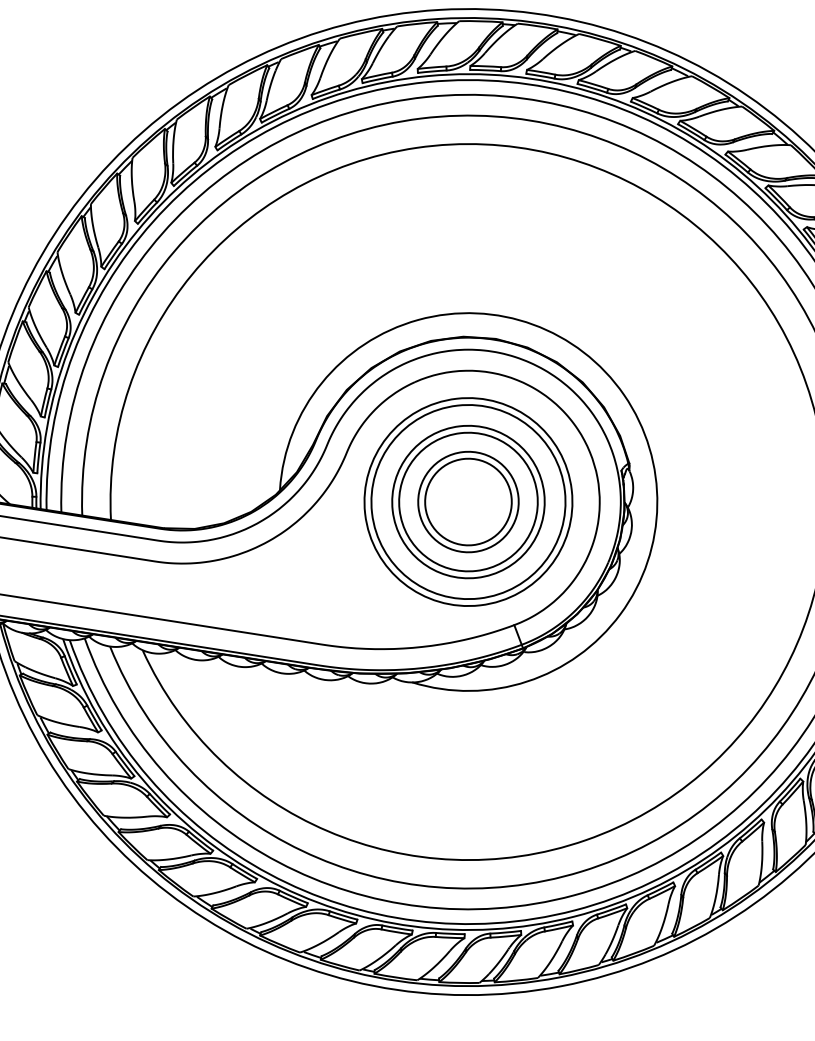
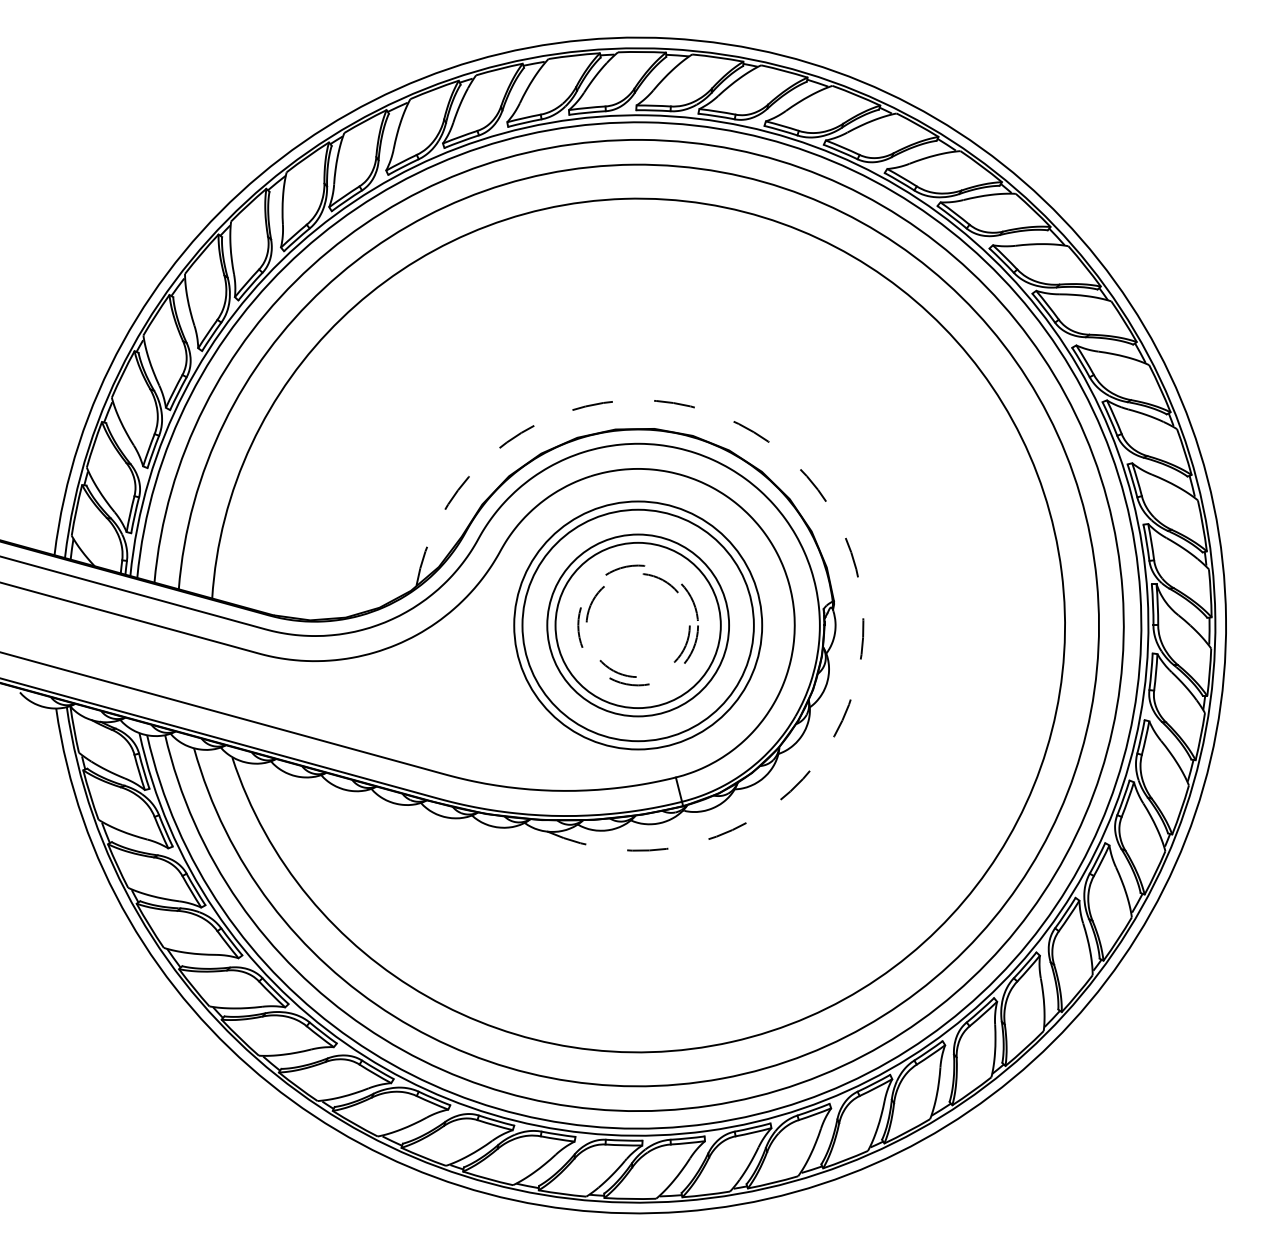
arc: (624, 394) -> (837, 519), solid -> dashed
circle: (467, 502) -> (637, 625), solid -> dashed
circle: (468, 502) -> (638, 625), solid -> dashed

